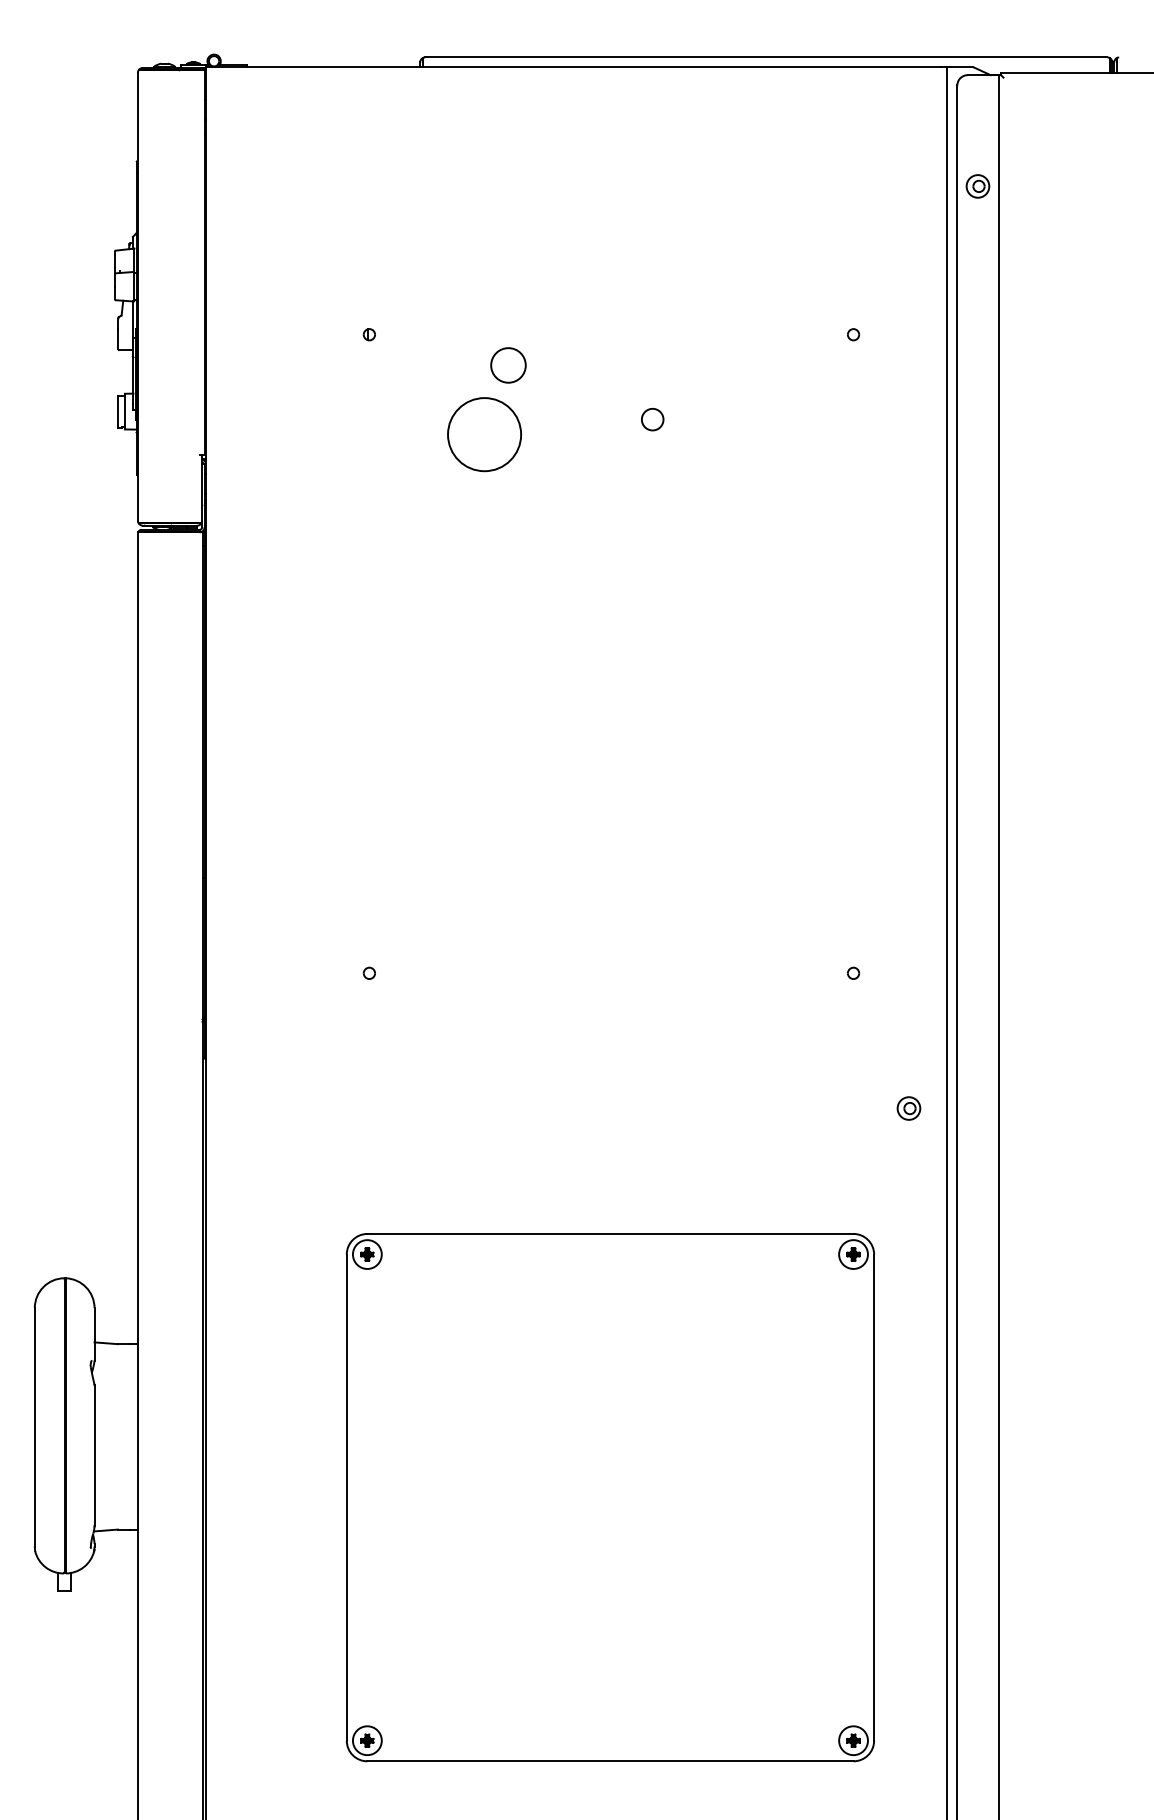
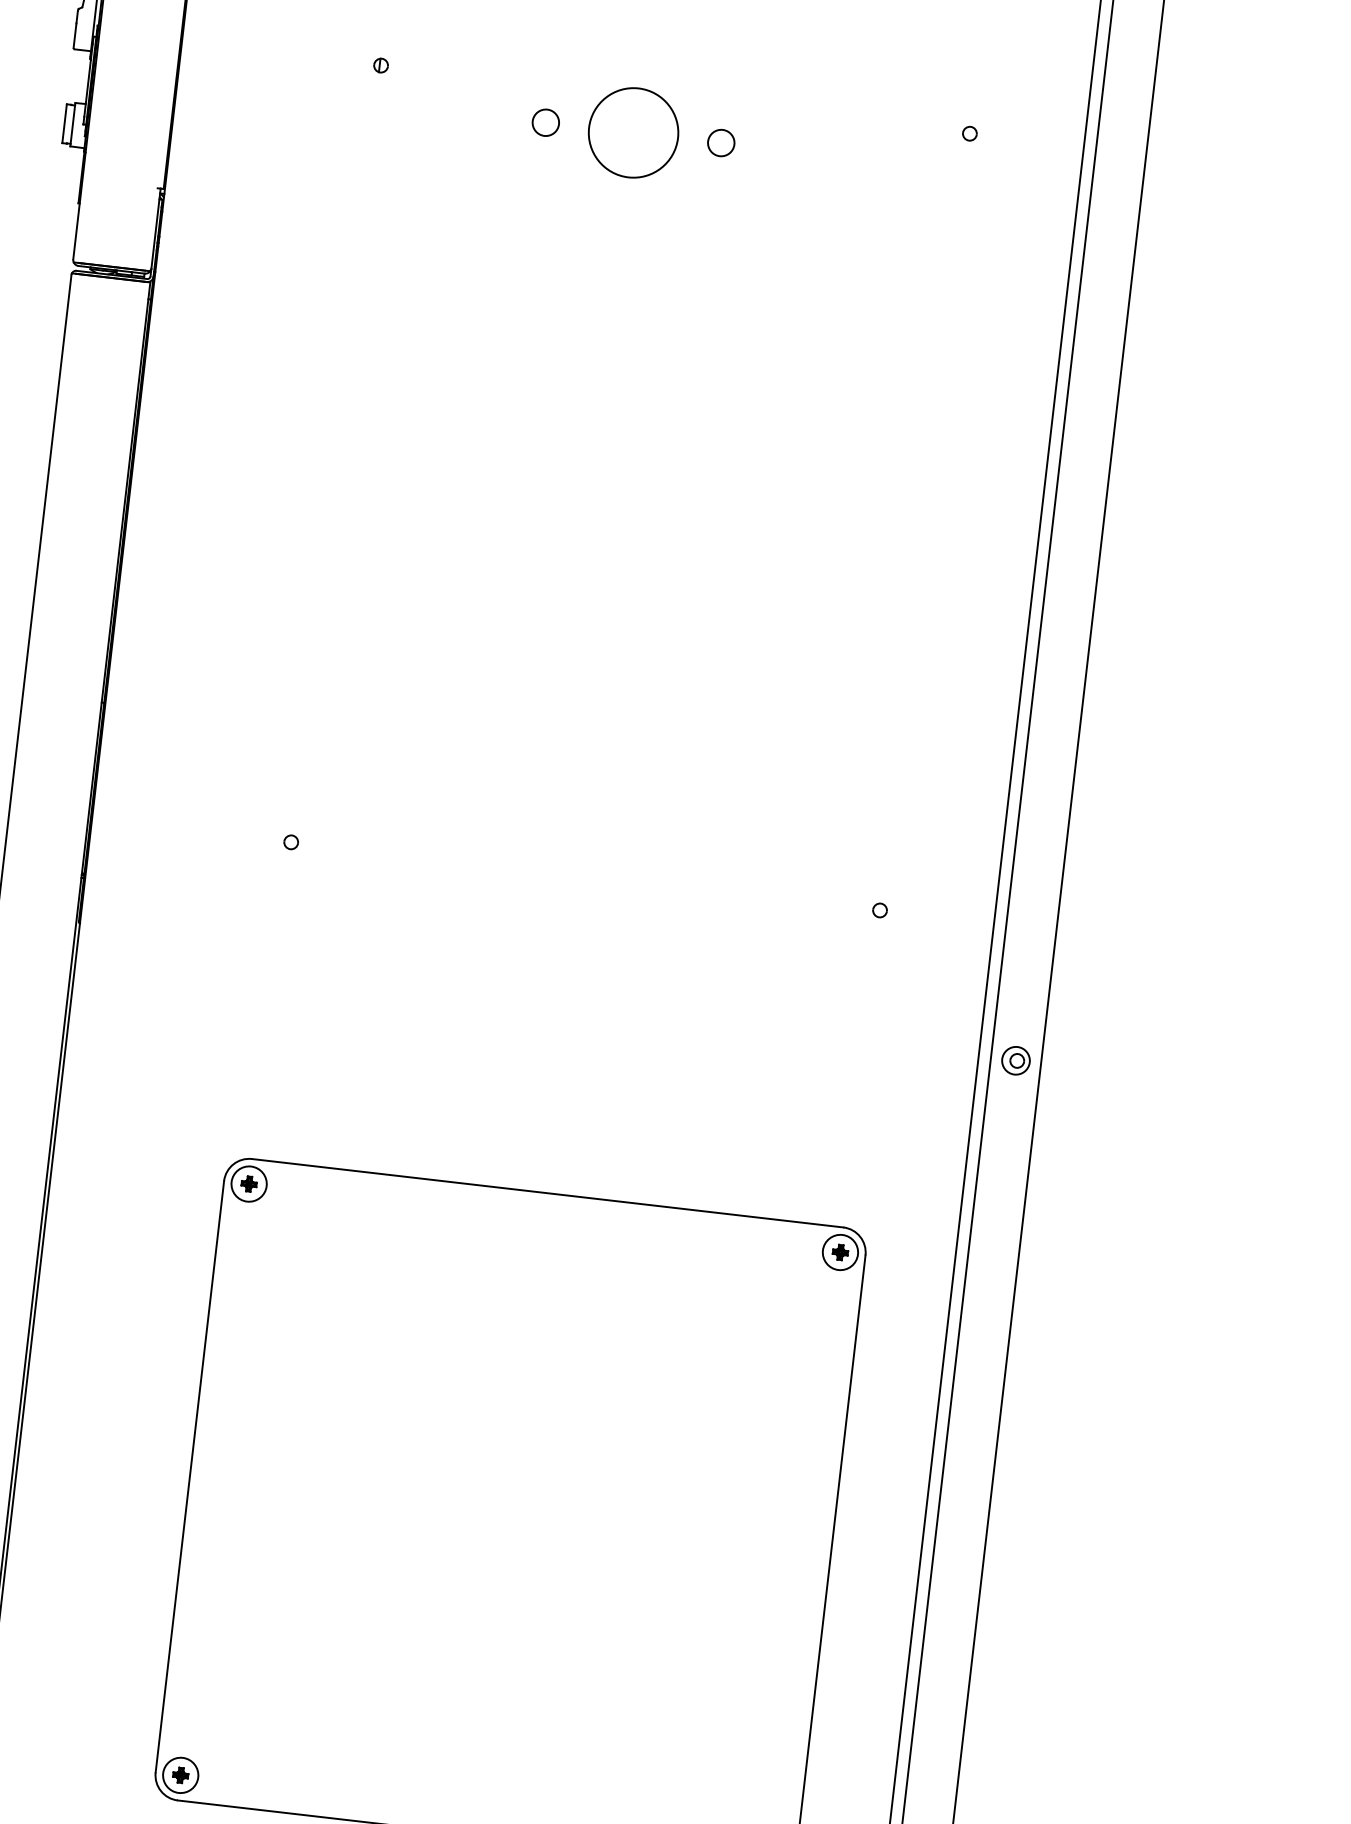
circle: (508, 365) -> (545, 122), size x0.62
circle: (652, 419) -> (721, 142), moved
circle: (484, 434) -> (633, 132), moved
part: (908, 1108) -> (1015, 1060), moved

